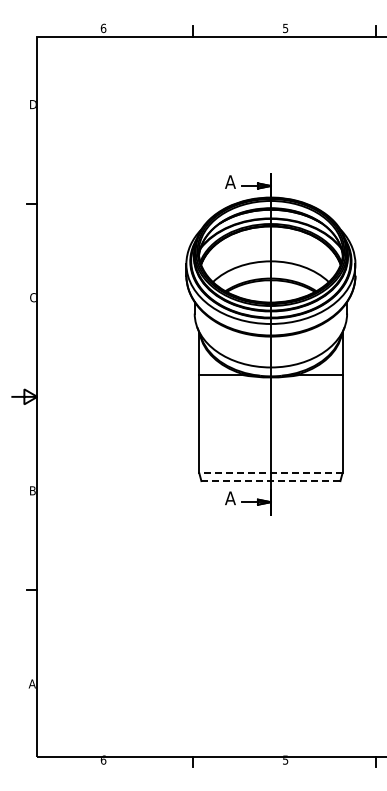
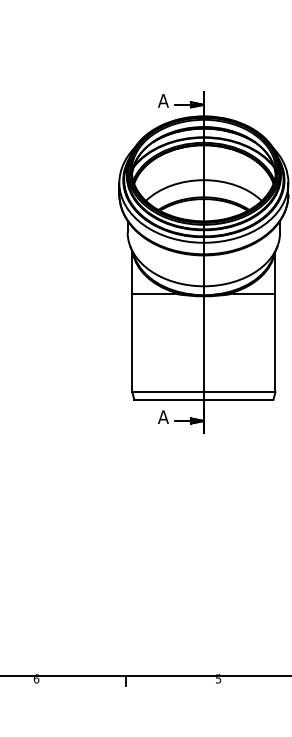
line: (270, 473) -> (203, 392), dashed -> solid
line: (270, 481) -> (203, 400), dashed -> solid

